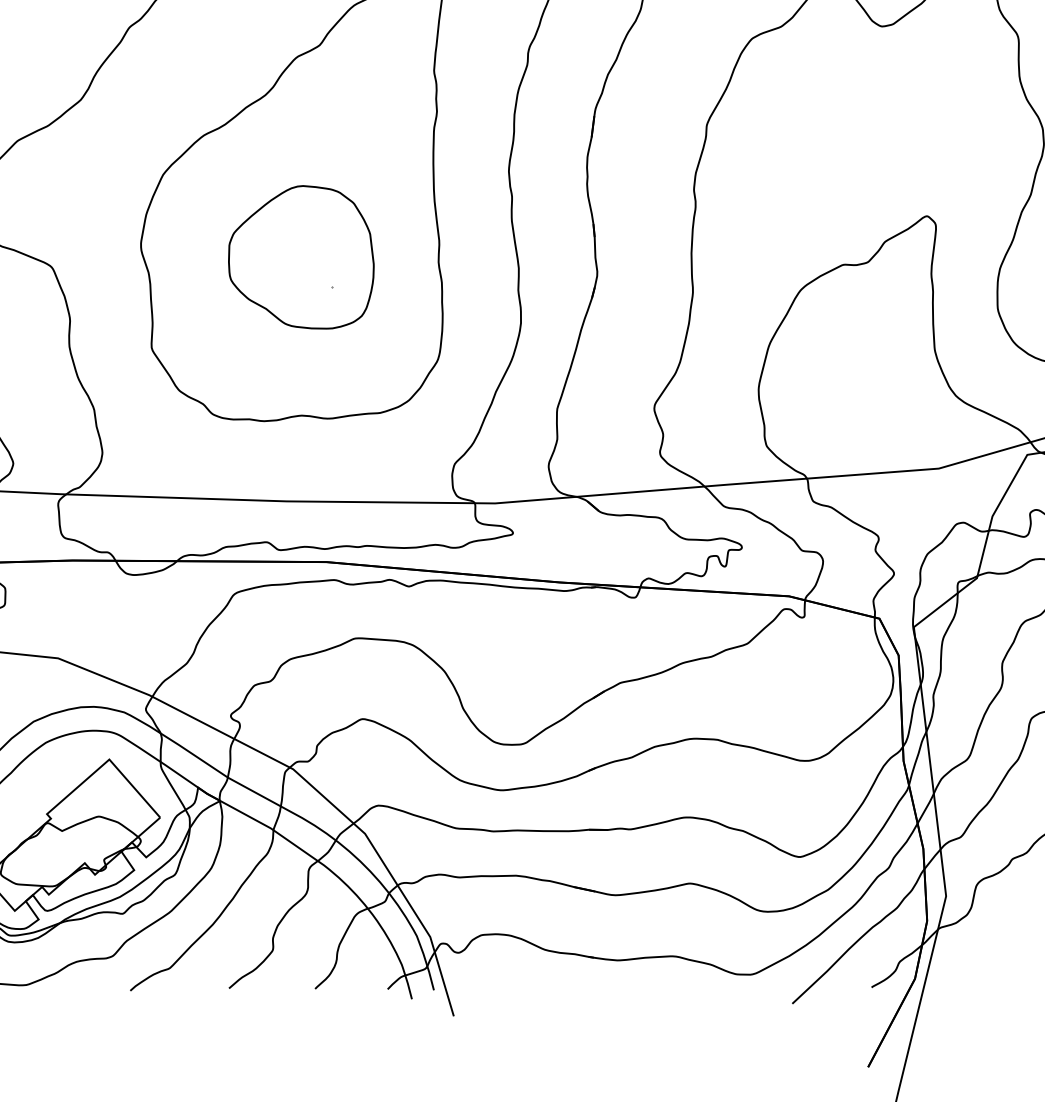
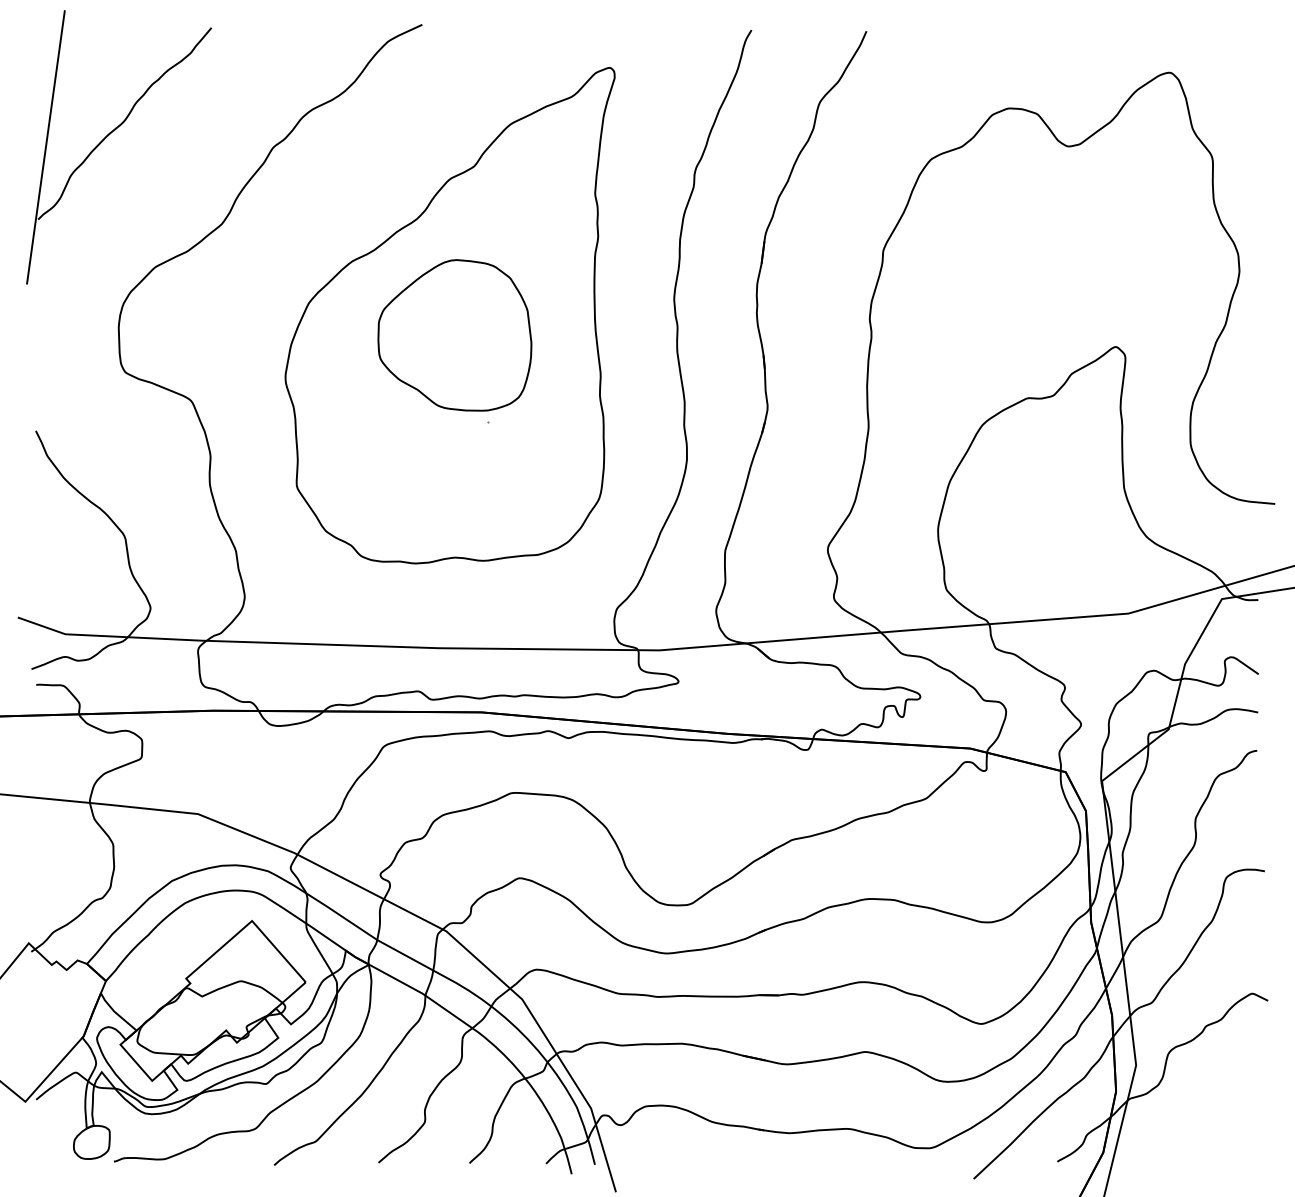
part: (300, 257) -> (454, 335), moved

